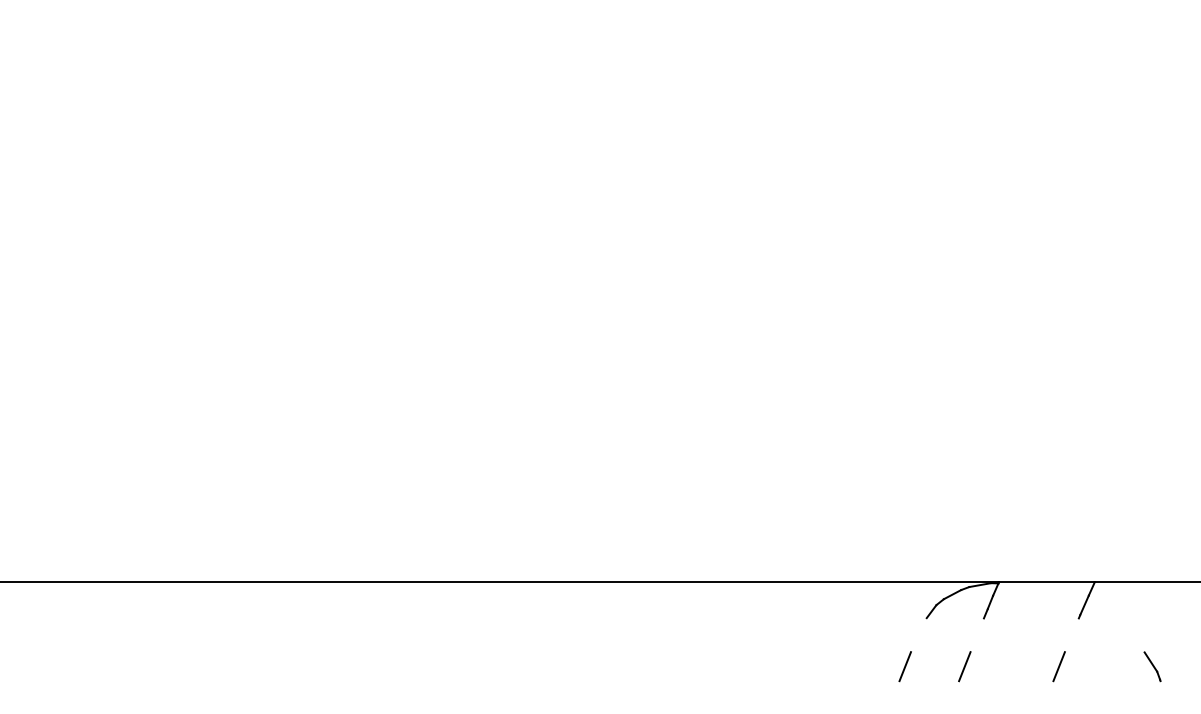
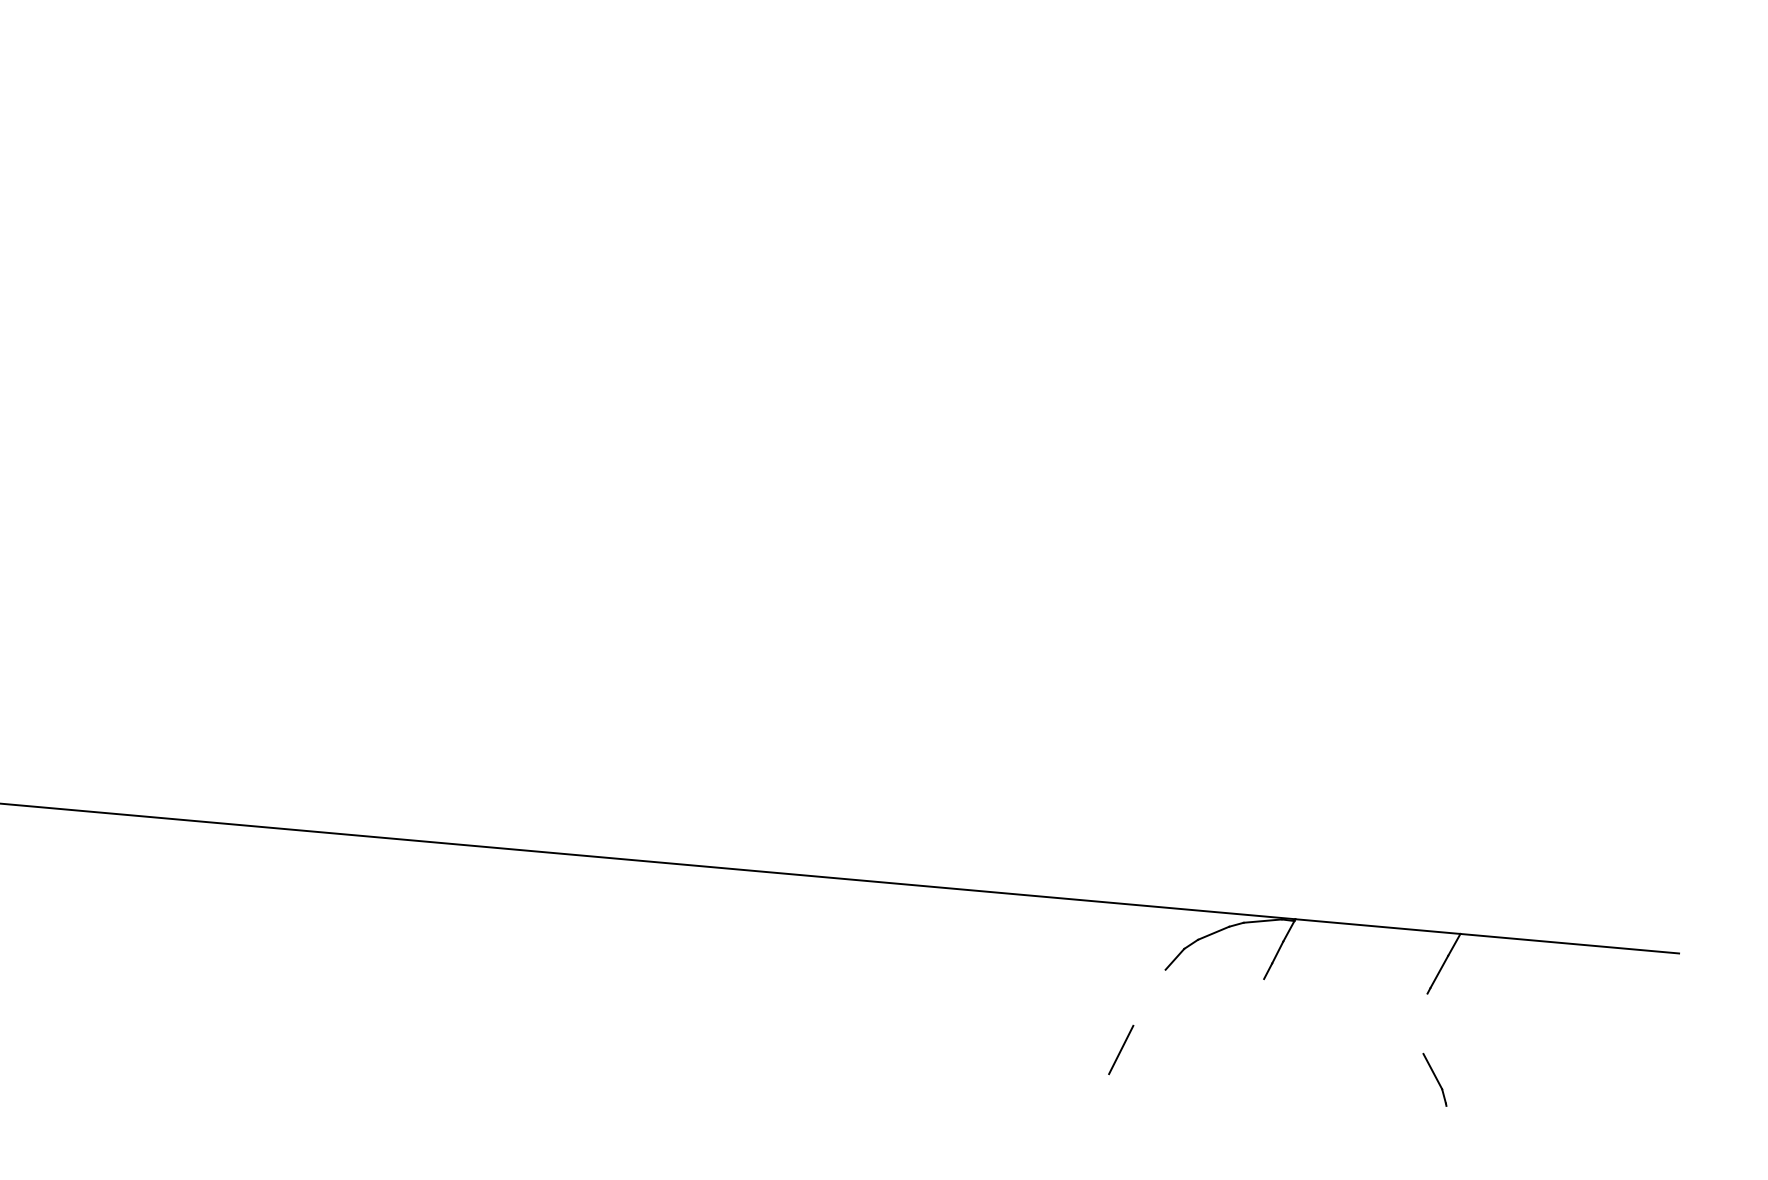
line: (964, 666) -> (1223, 1058), removed
line: (1058, 666) -> (1385, 1073), removed
part: (1152, 666) -> (1434, 1079), moved

